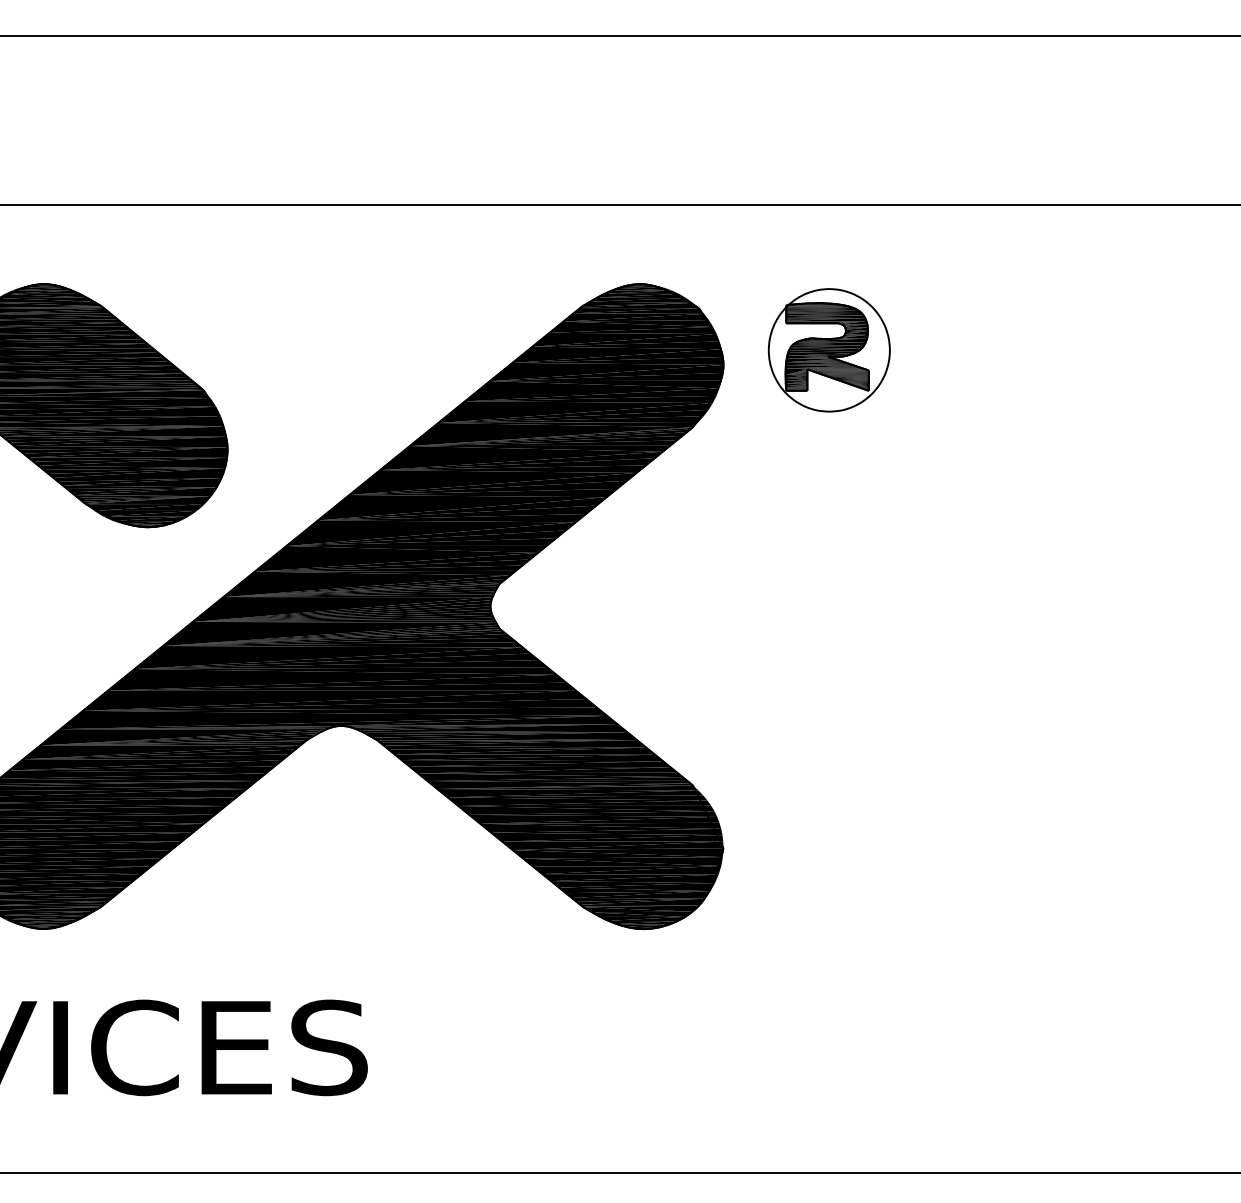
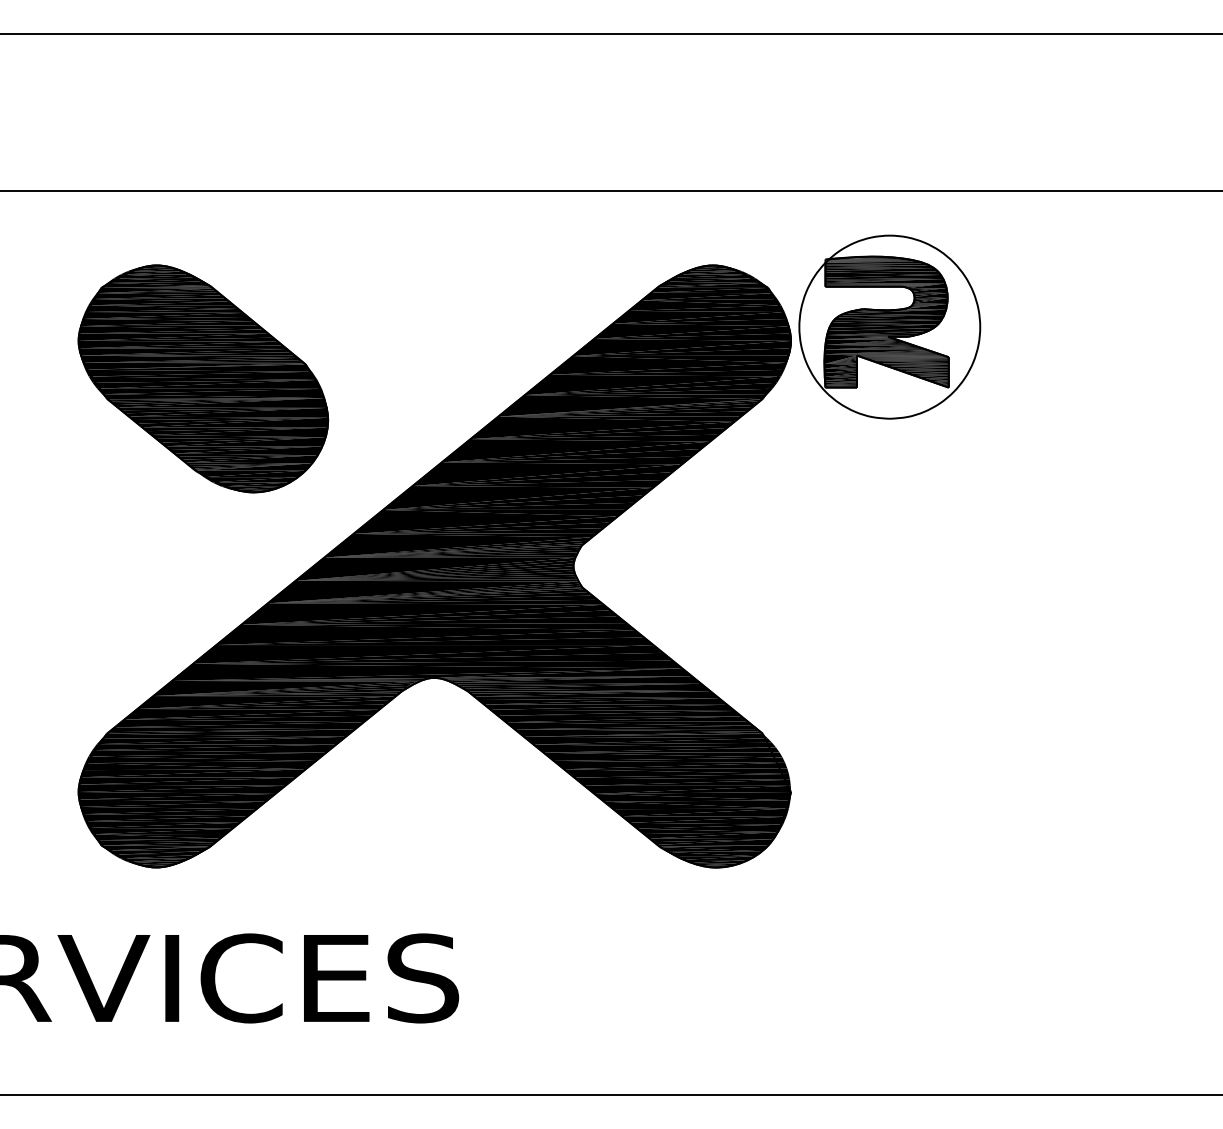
part: (828, 350) -> (889, 327), size x1.6

